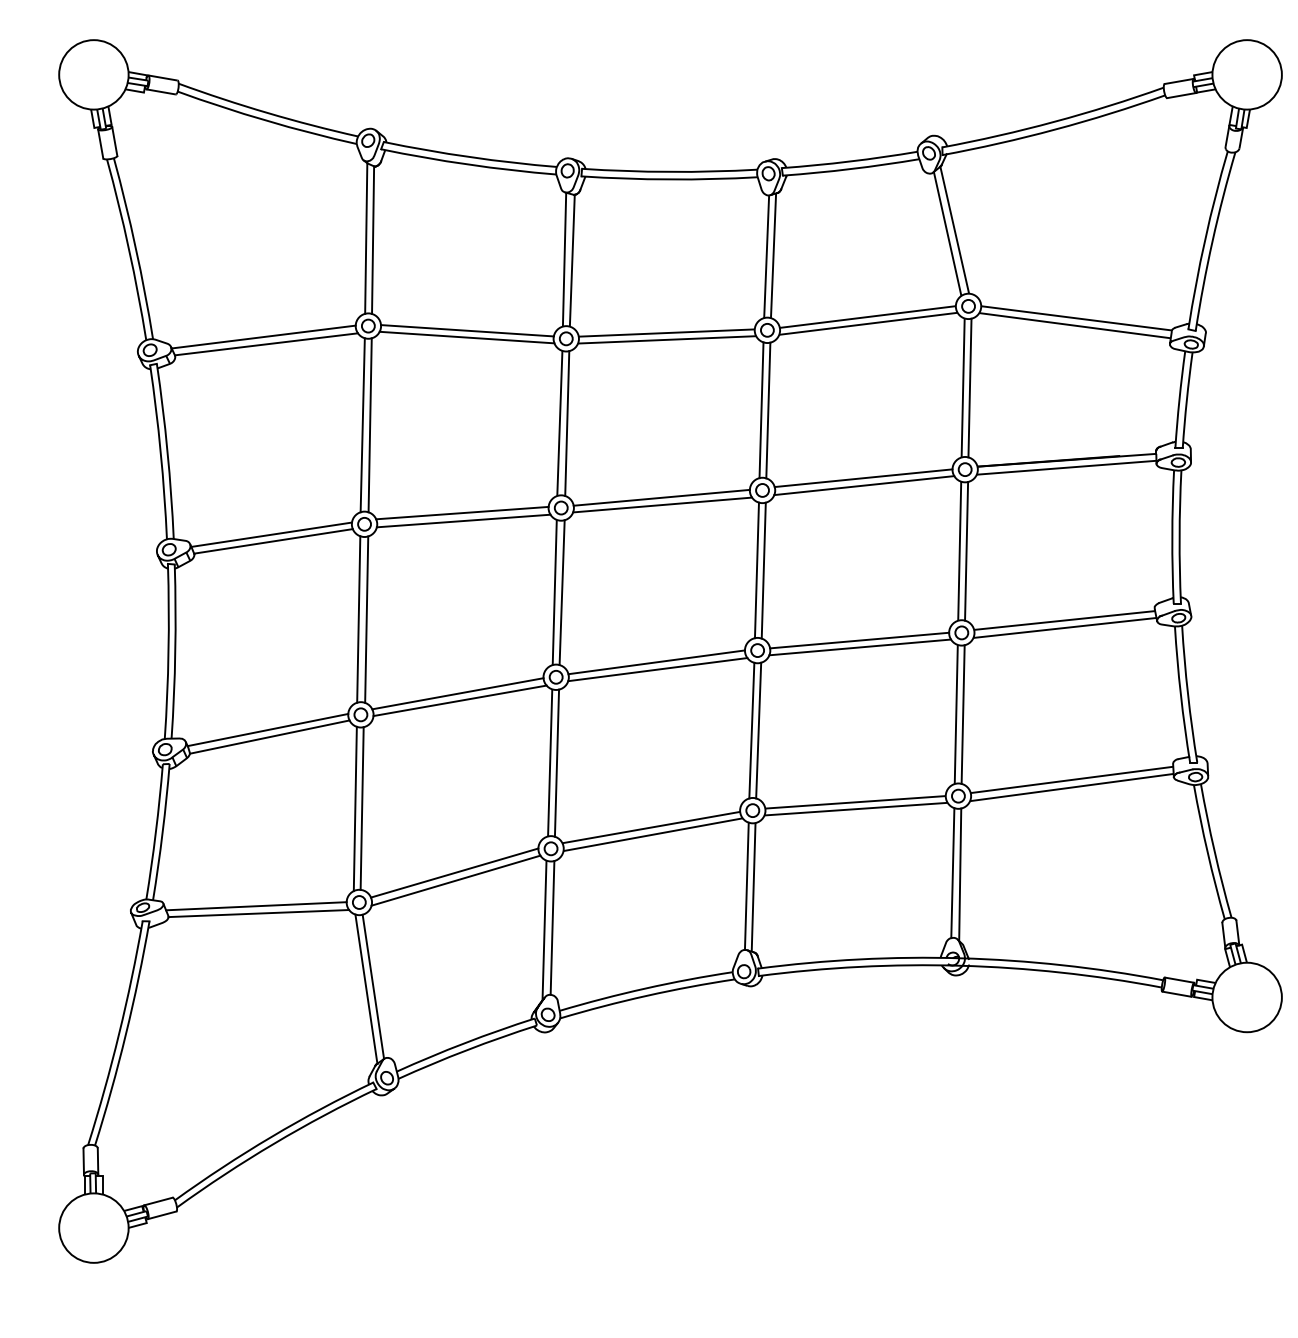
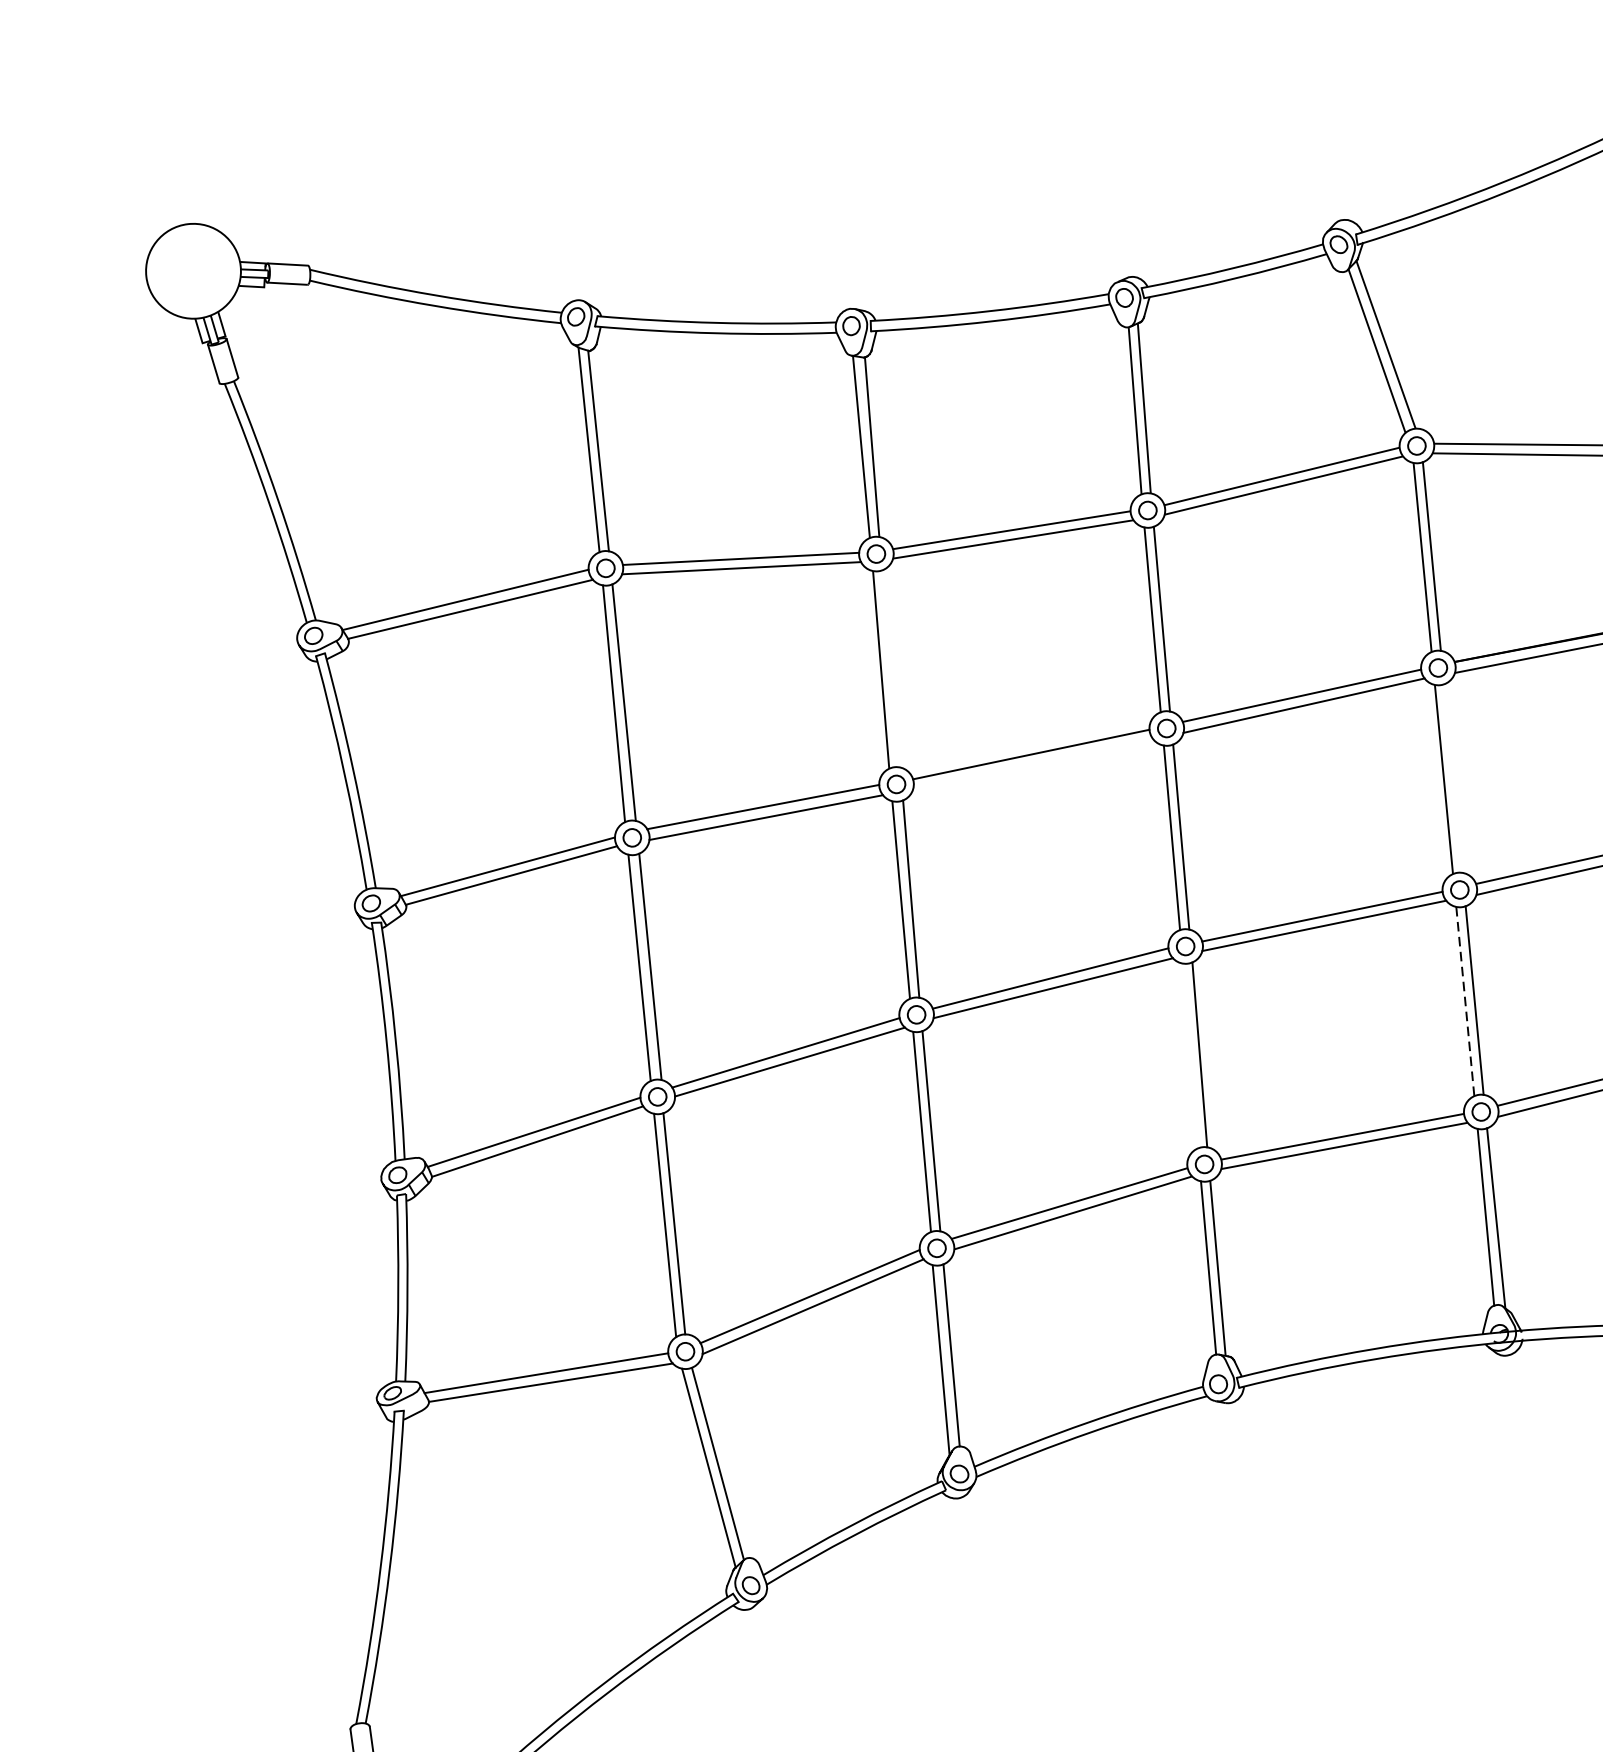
line: (567, 423) -> (891, 668), removed
line: (662, 504) -> (1033, 763), removed
line: (966, 550) -> (1453, 777), removed
line: (956, 714) -> (1465, 1001), solid -> dashed
line: (751, 730) -> (1190, 1055), removed

